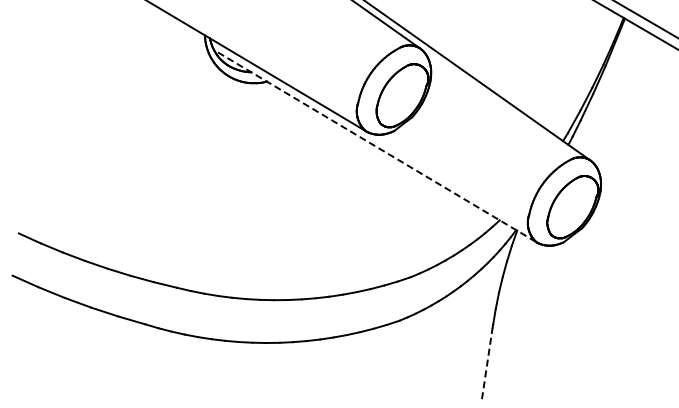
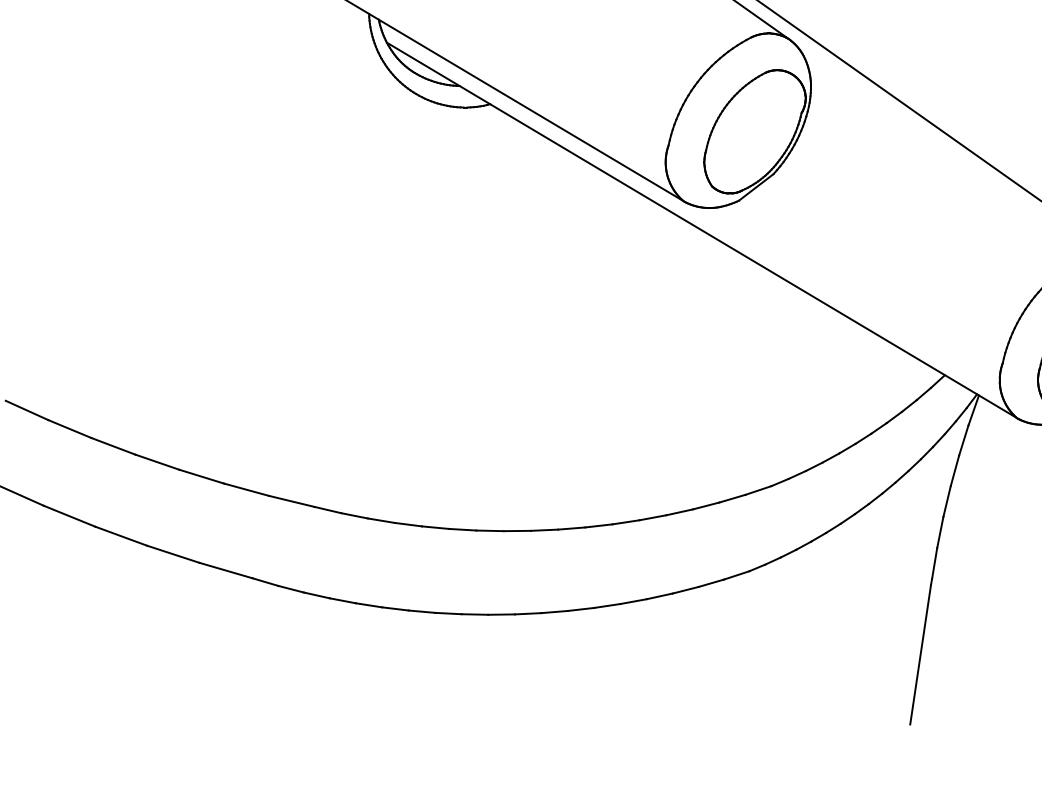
line: (374, 145) -> (700, 229), dashed -> solid
line: (487, 363) -> (920, 654), dashed -> solid

